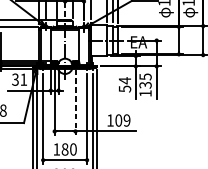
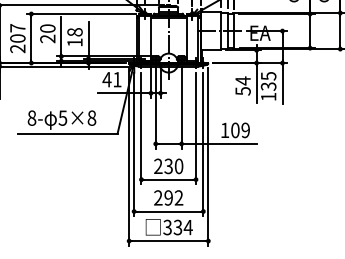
text: (15, 79) -> (106, 79), 31 -> 41
line: (75, 102) -> (181, 107), dashed -> solid
text: (60, 149) -> (163, 166), 180 -> 230

